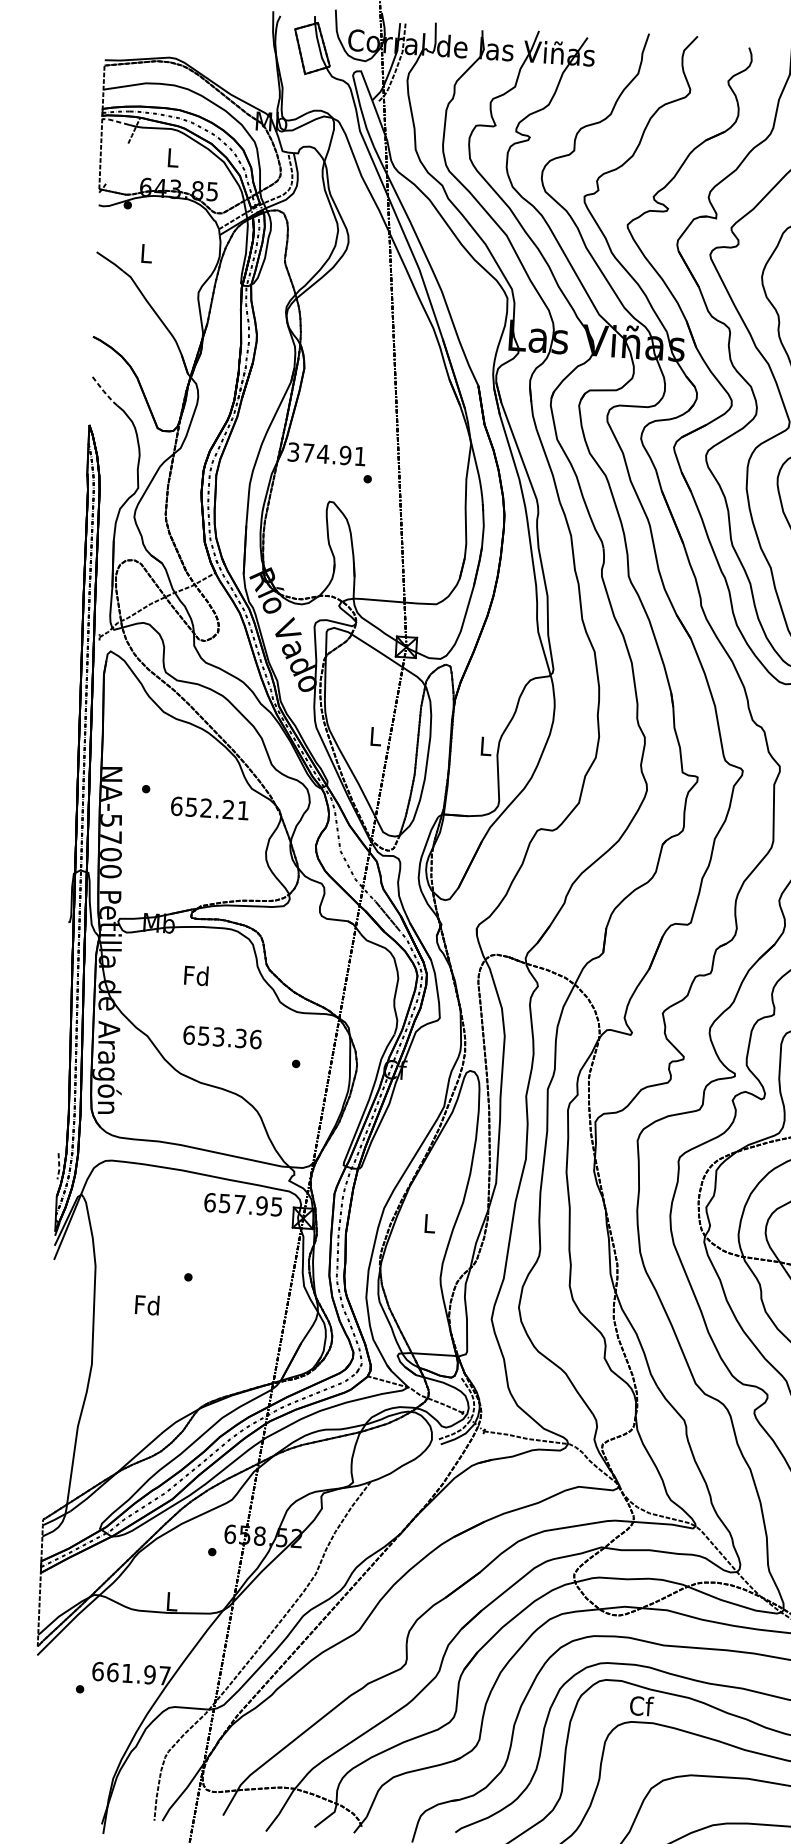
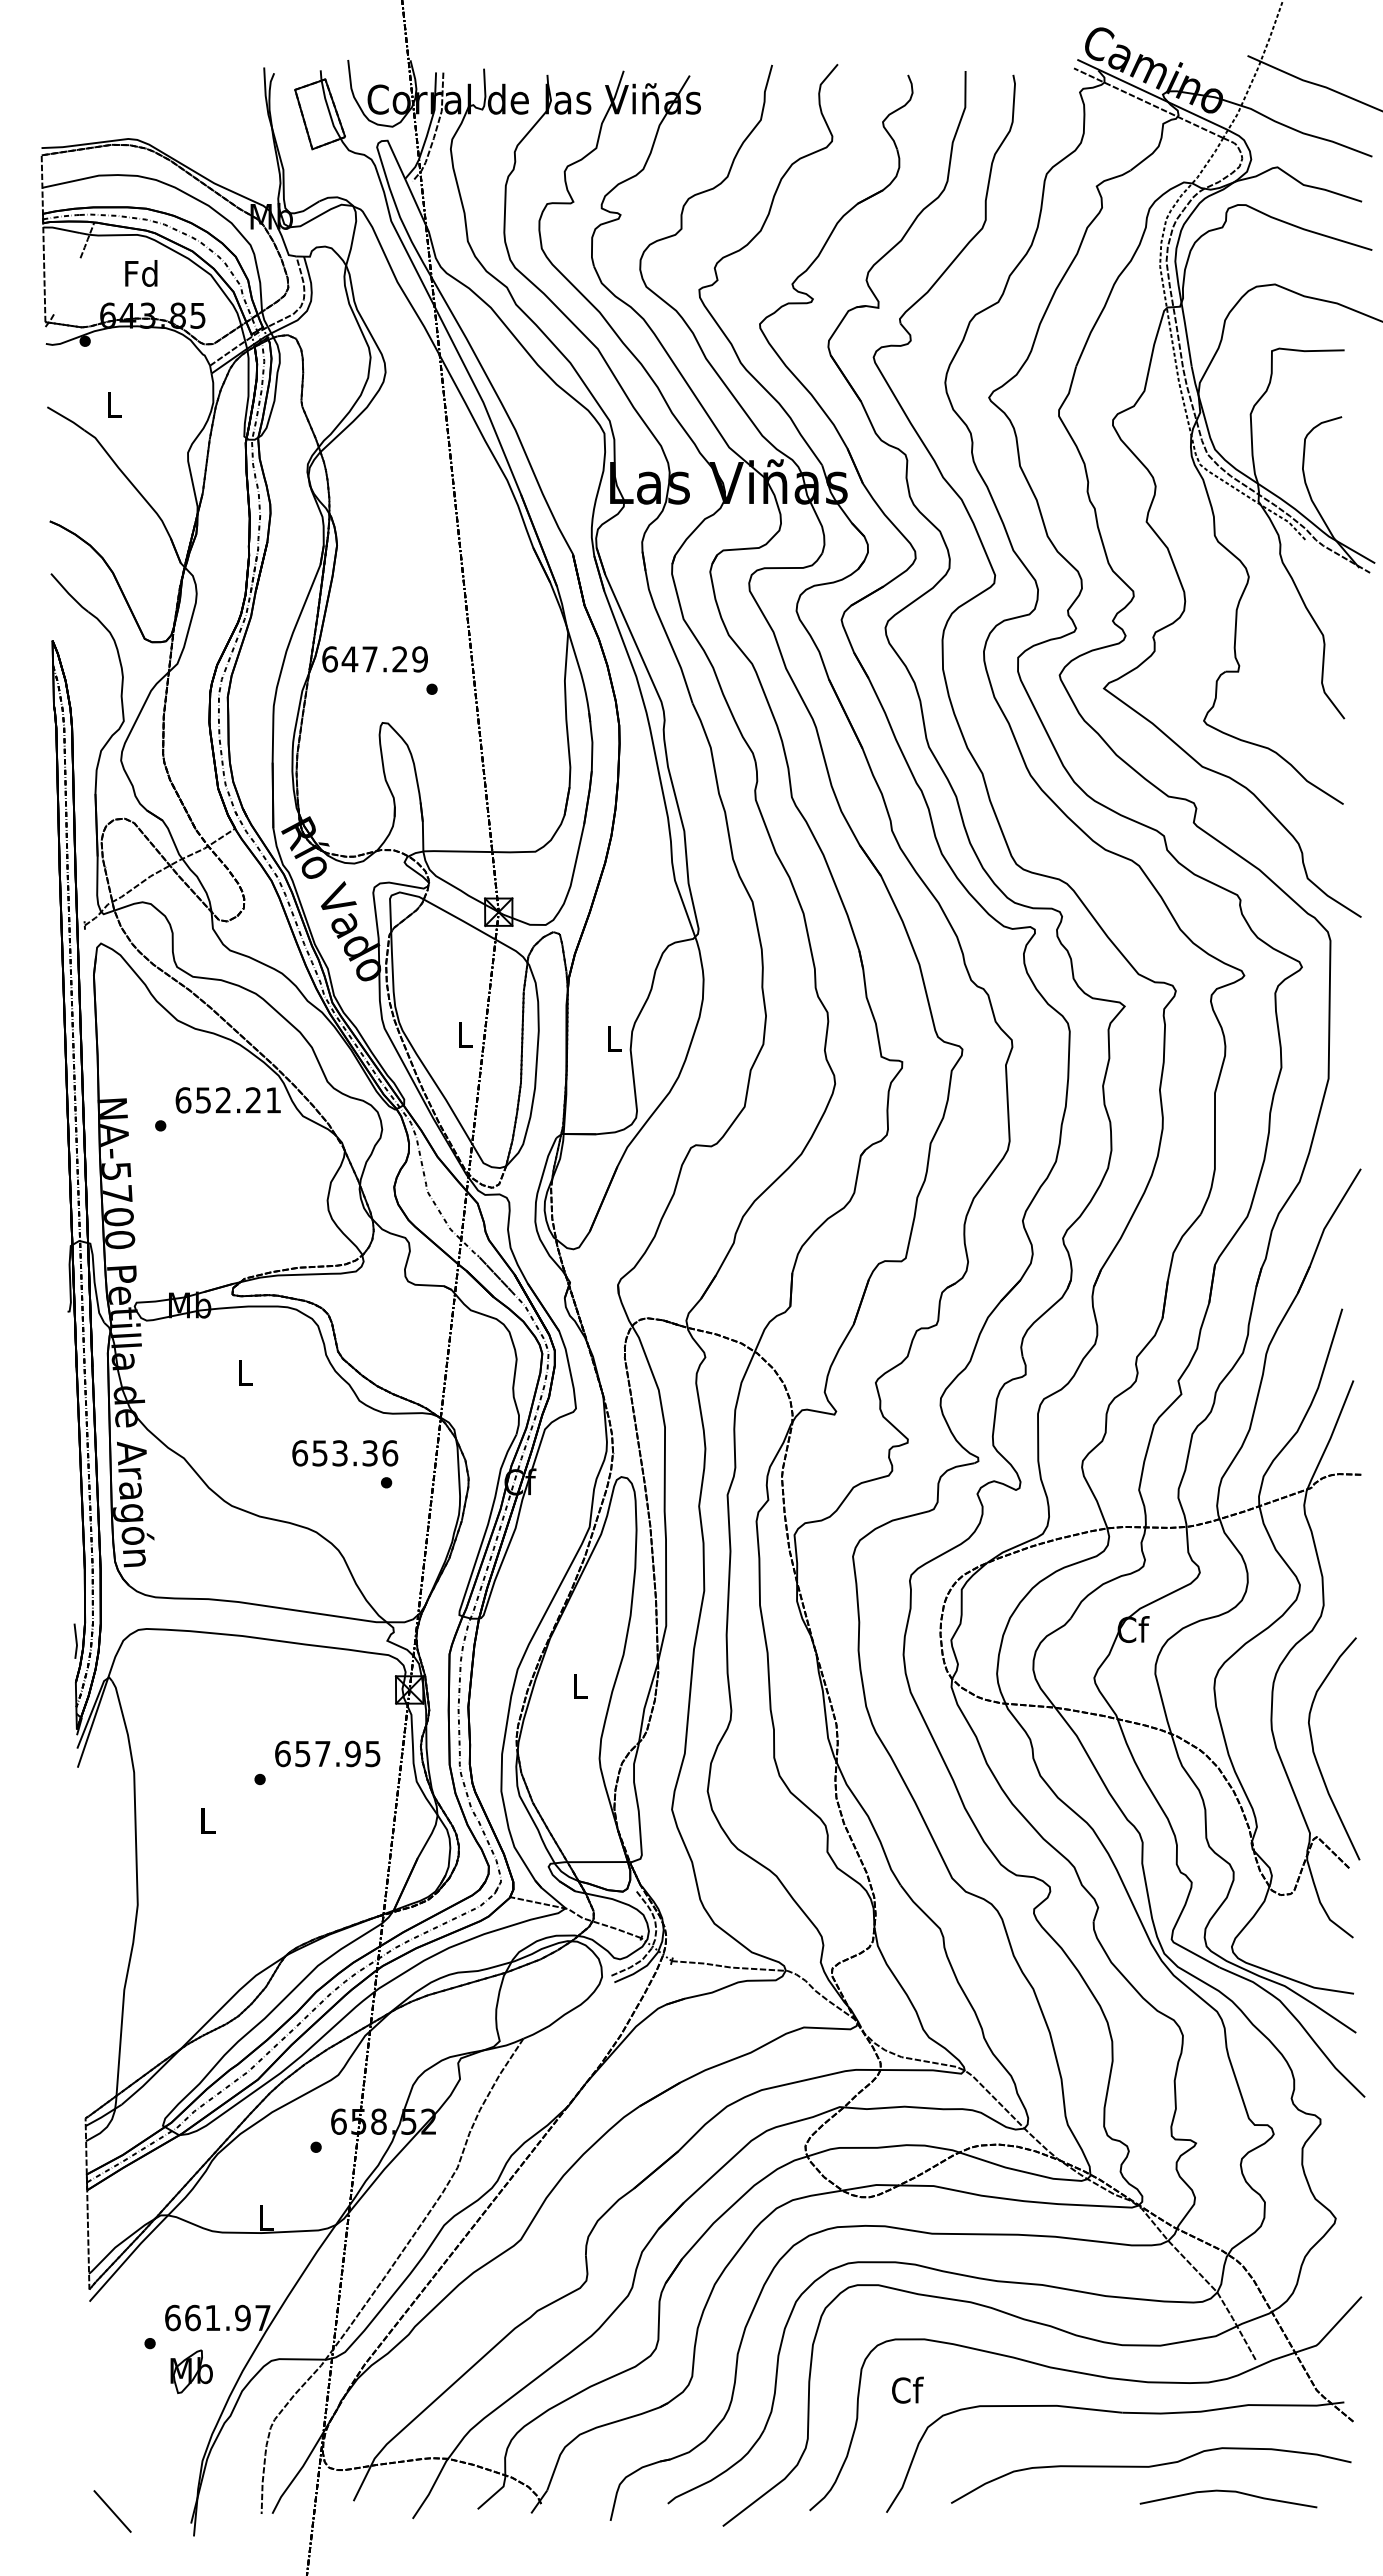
line: (114, 121) -> (60, 229), dashed -> solid
text: (172, 157) -> (141, 273), L -> Fd
line: (103, 390) -> (68, 593), dashed -> solid
text: (326, 454) -> (374, 659), 374.91 -> 647.29
text: (209, 808) -> (227, 1100), moved
text: (196, 975) -> (244, 1372), Fd -> L
text: (222, 1037) -> (345, 1453), moved
line: (59, 1167) -> (76, 1642), dashed -> solid
text: (243, 1204) -> (327, 1753), moved
text: (147, 1305) -> (207, 1820), Fd -> L
text: (641, 1705) -> (907, 2389), moved
part: (109, 1711) -> (191, 2371), added
line: (44, 1811) -> (112, 2511), added

